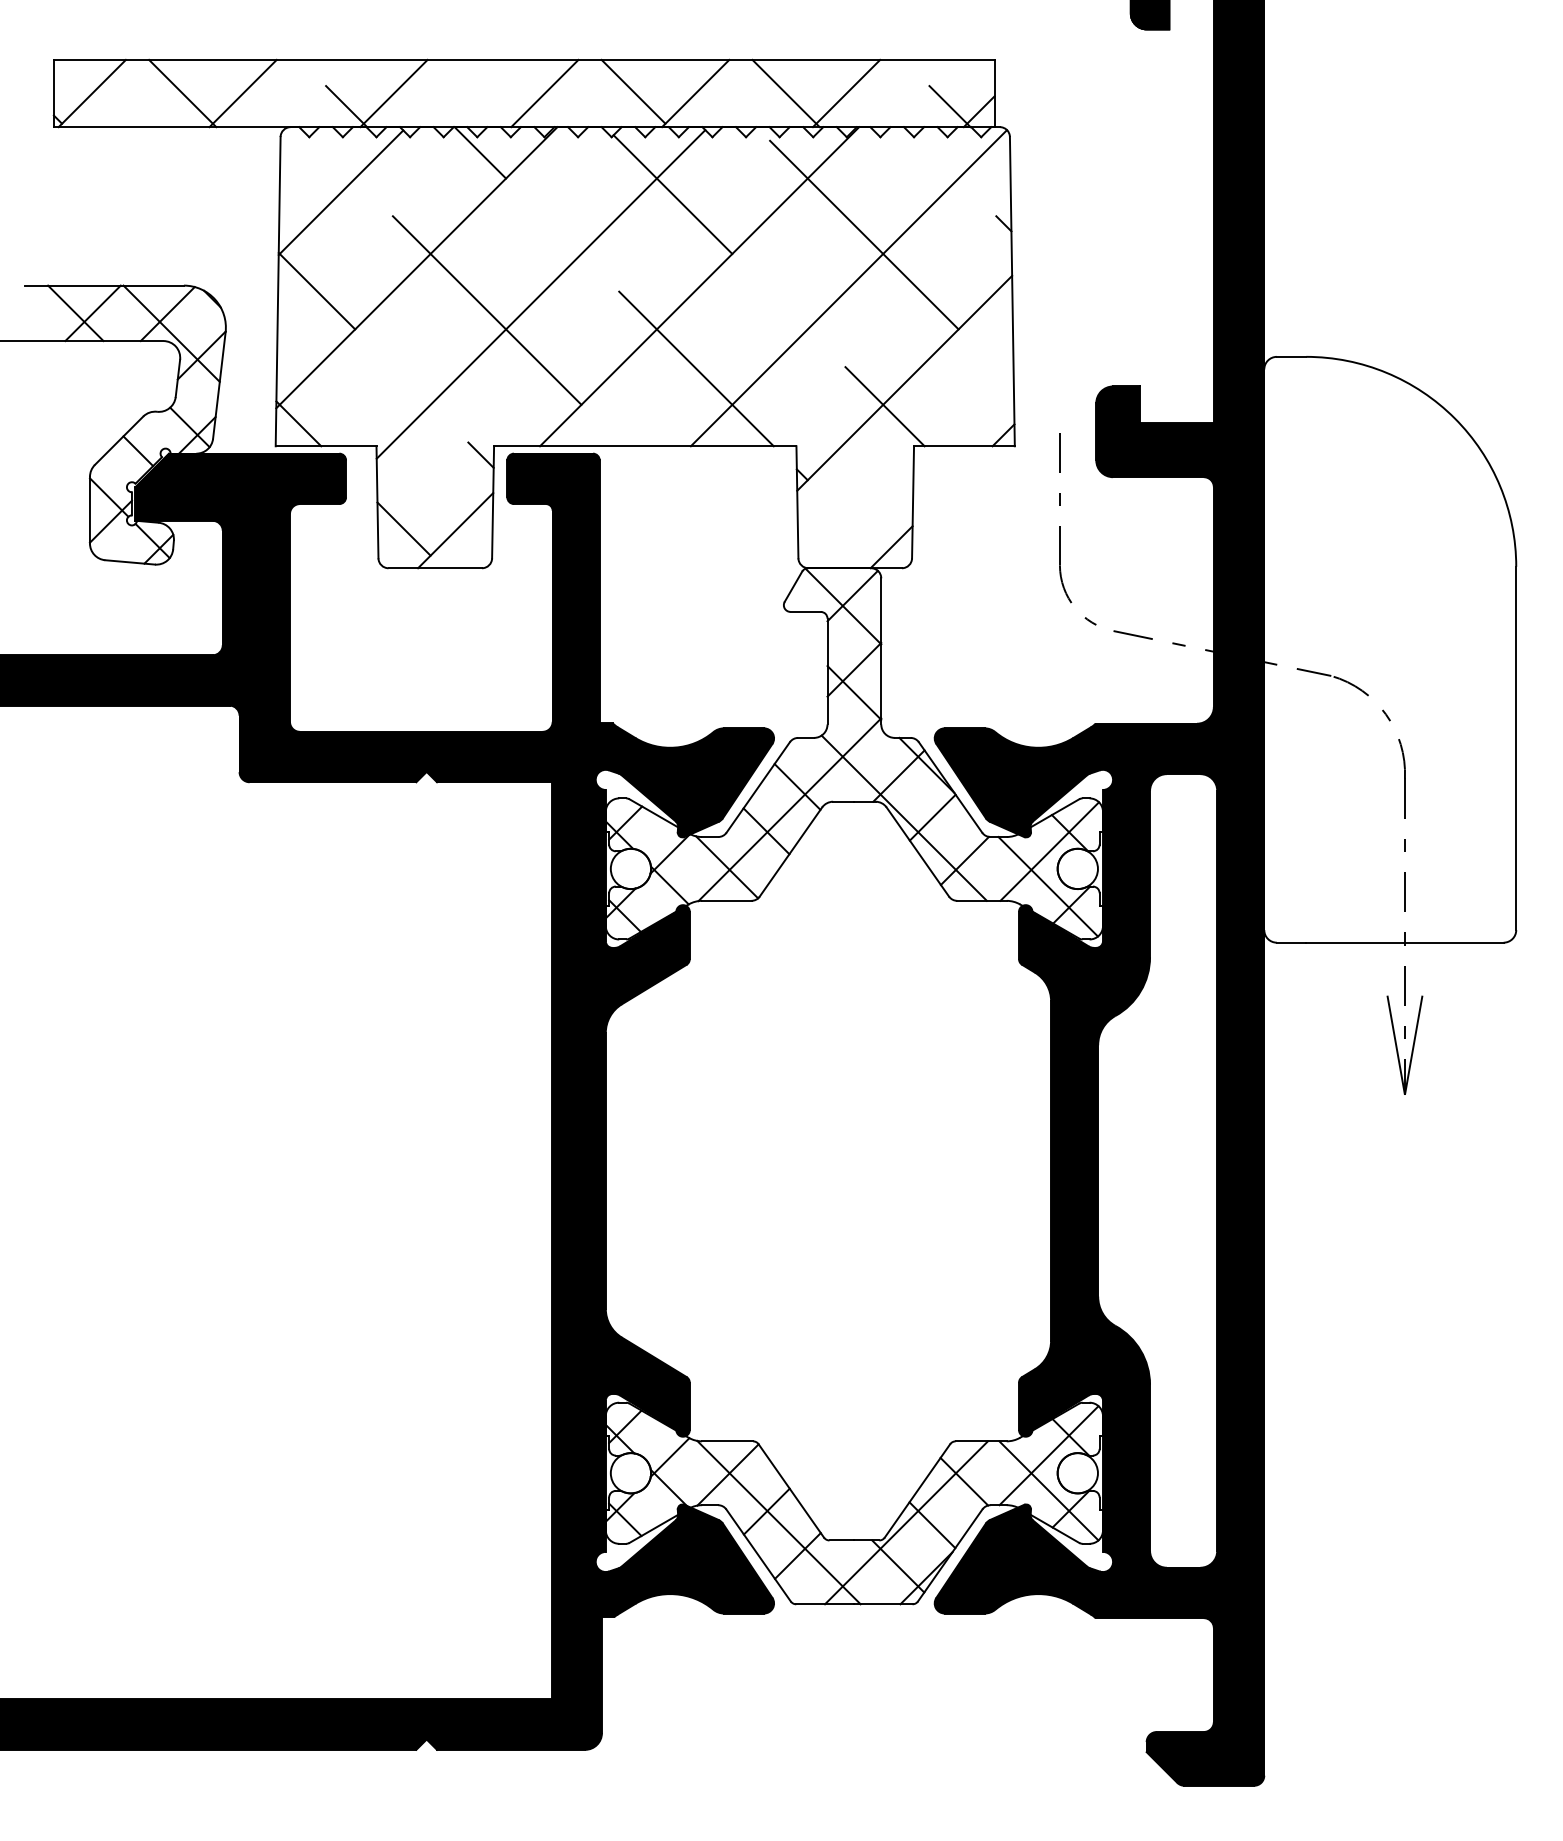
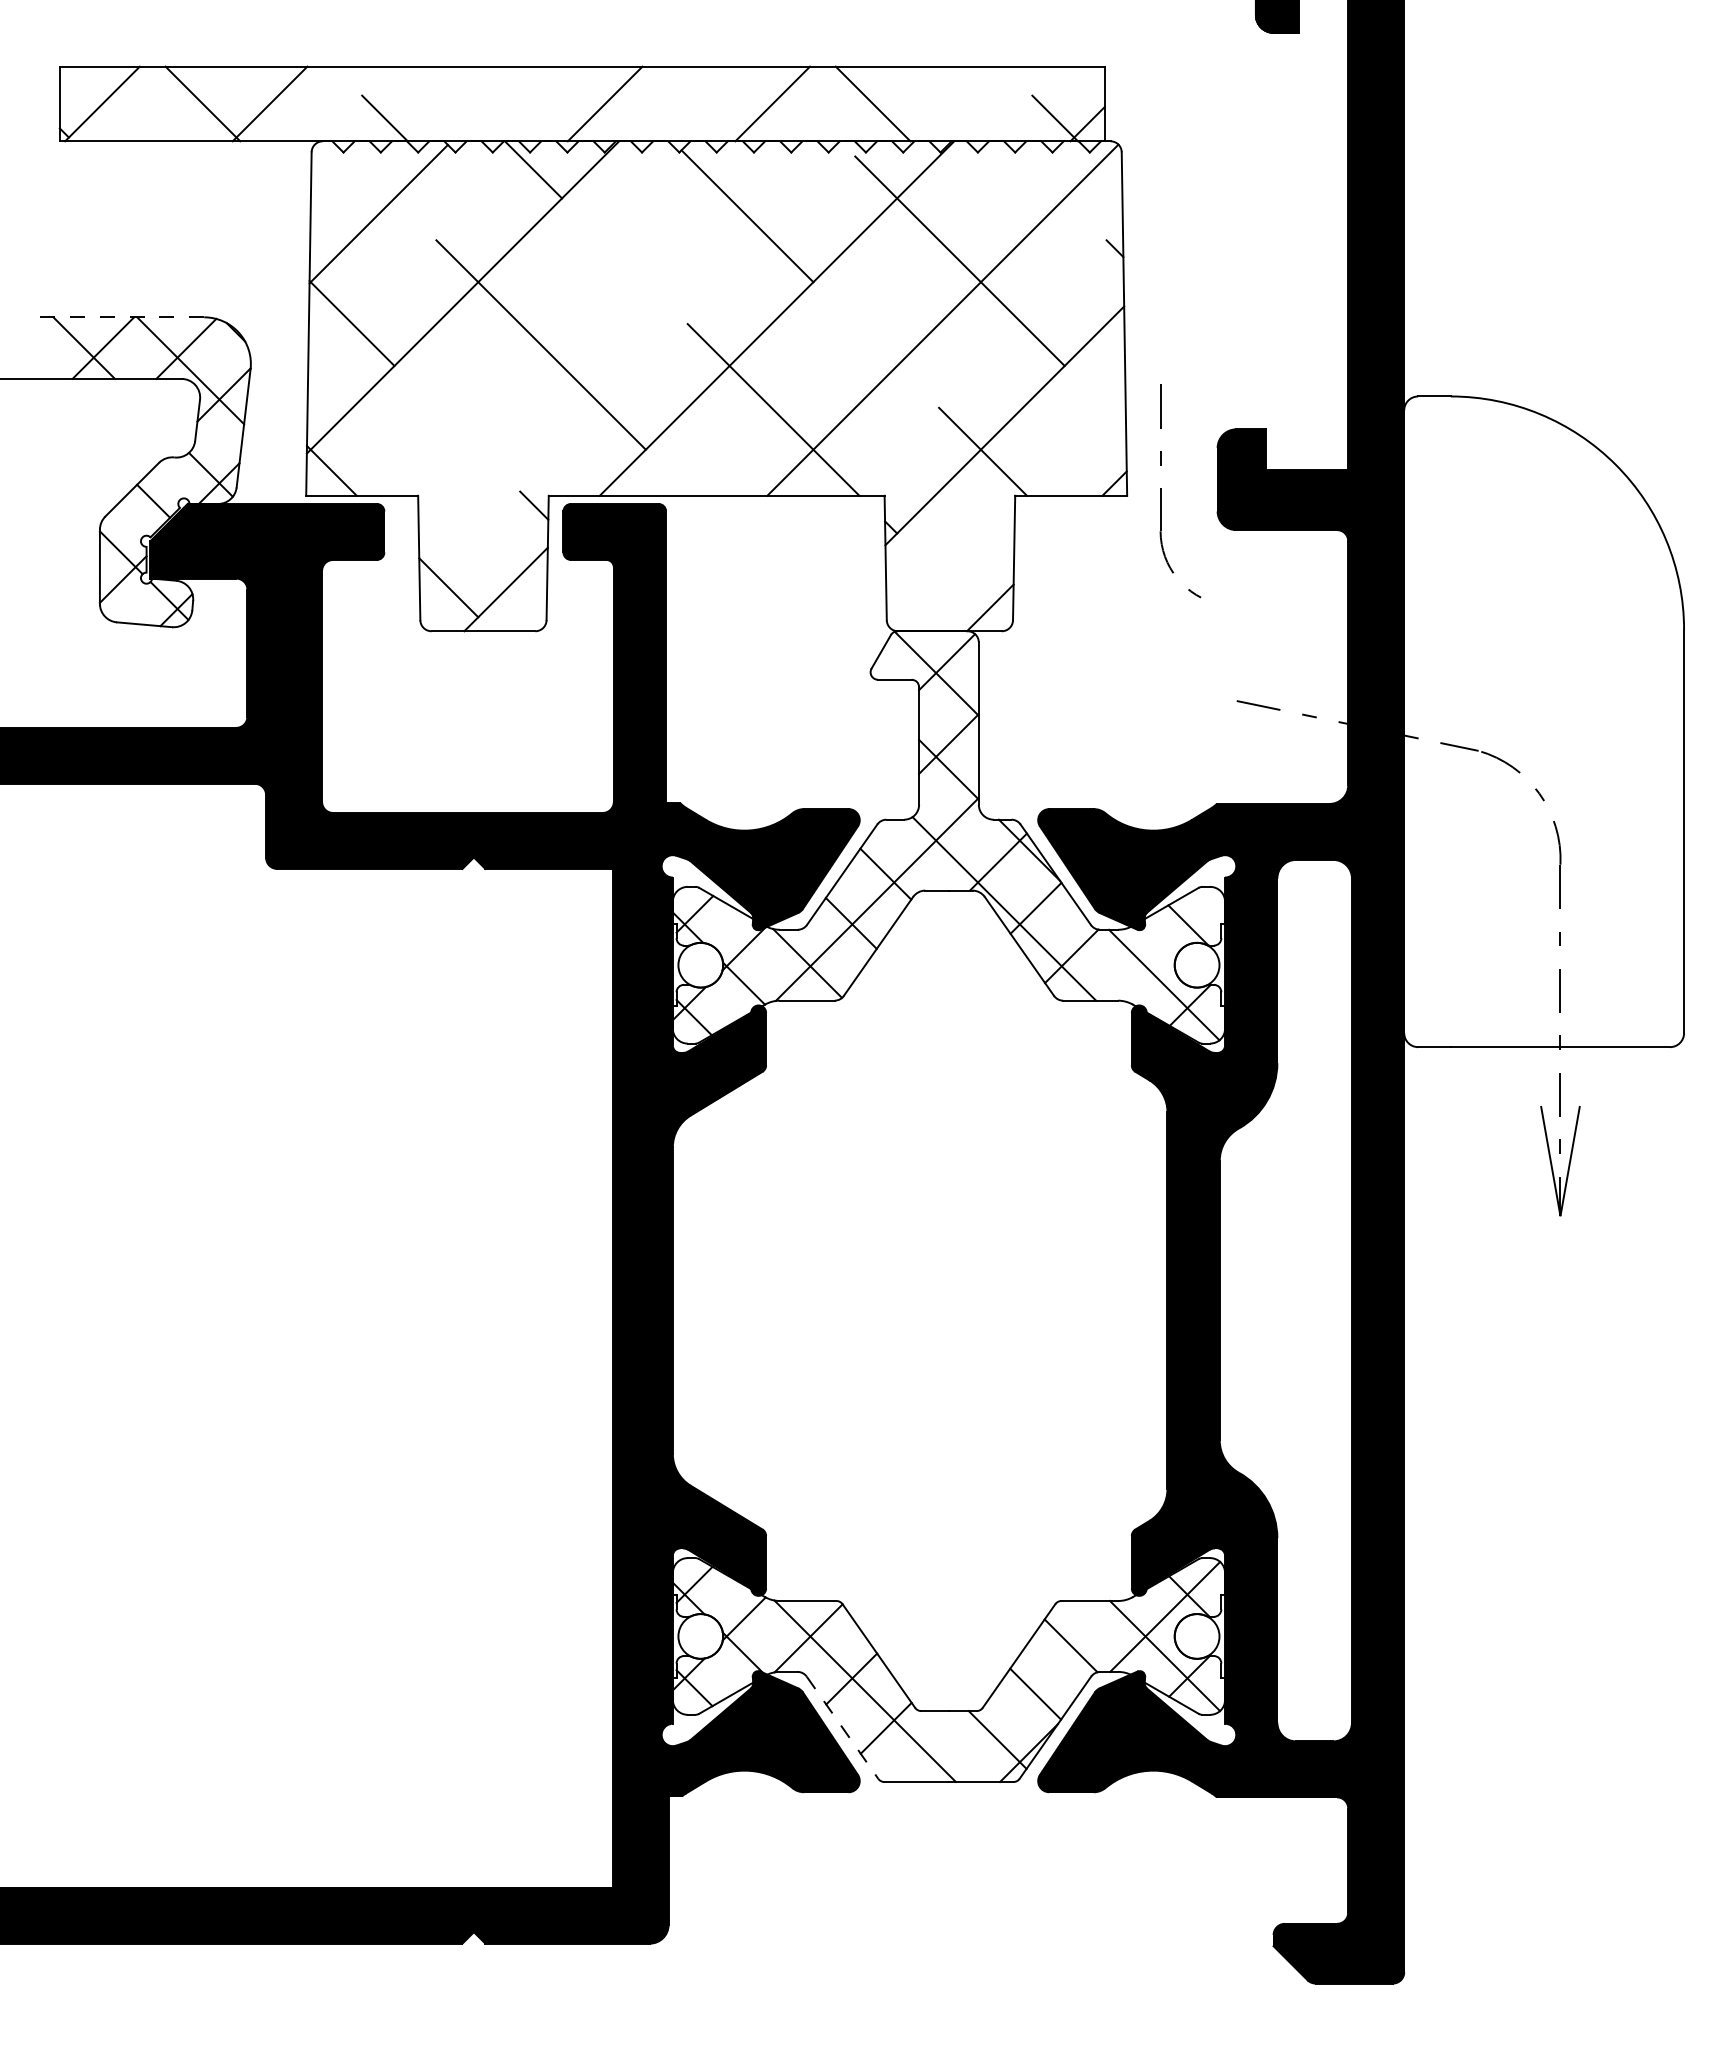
line: (633, 91) -> (703, 101), removed
line: (393, 93) -> (437, 103), removed
line: (846, 93) -> (940, 103), removed
line: (104, 285) -> (116, 317), solid -> dashed
line: (540, 294) -> (600, 327), removed
part: (1060, 529) -> (1161, 491), moved
line: (1049, 851) -> (1165, 945), removed
line: (906, 1522) -> (1006, 1691), removed
line: (758, 1555) -> (842, 1727), solid -> dashed

